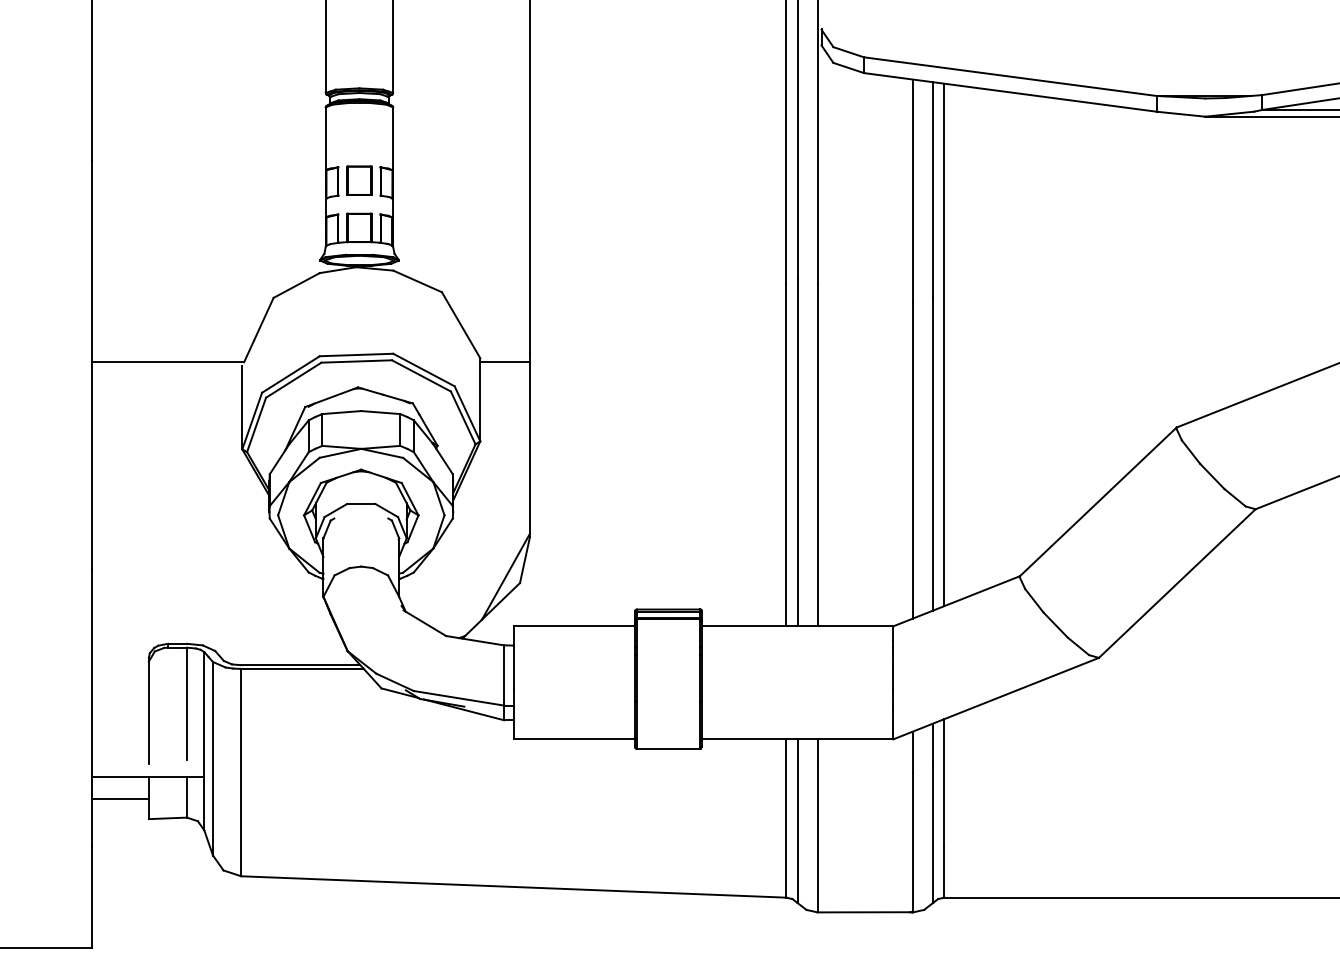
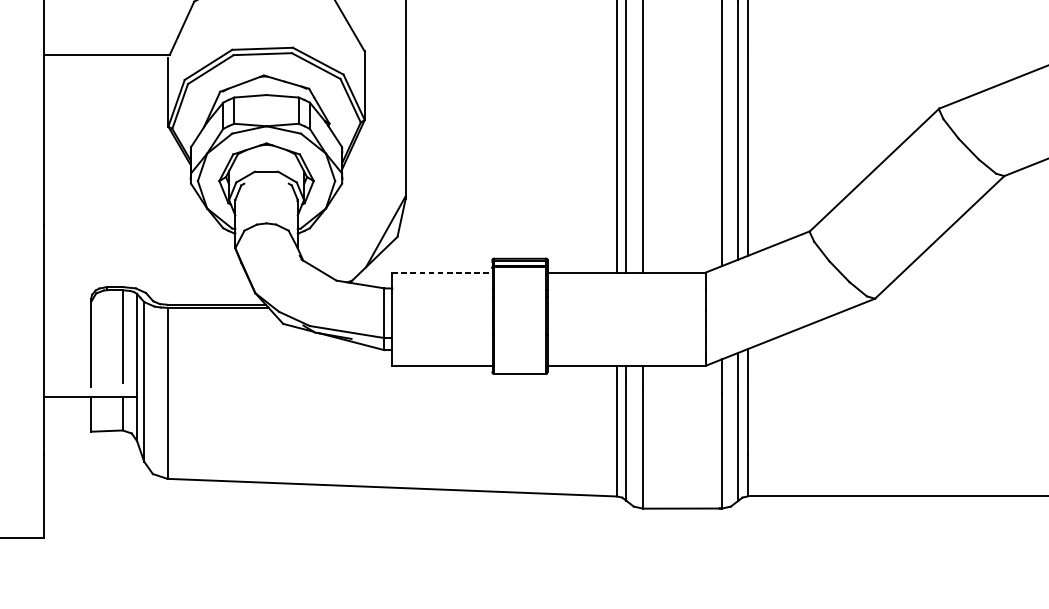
line: (504, 362) -> (384, 54), removed
line: (574, 626) -> (442, 272), solid -> dashed
line: (120, 798) -> (67, 414), removed

